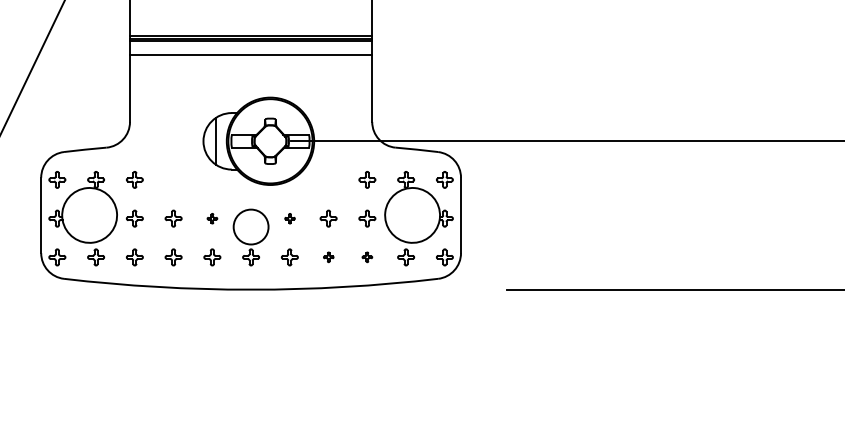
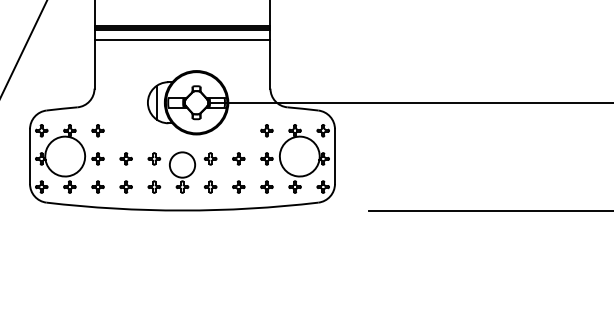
part: (212, 218) -> (154, 158), size x1.67
part: (289, 218) -> (210, 158), size x1.67
part: (328, 256) -> (238, 186), size x1.67
part: (366, 256) -> (266, 186), size x1.67

